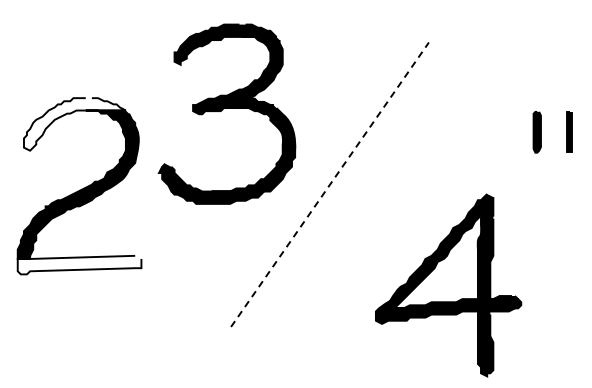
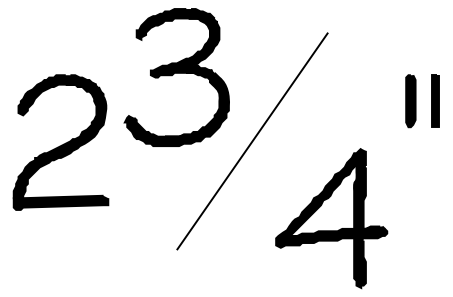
part: (226, 113) -> (176, 77), moved
fill: (74, 124) -> (57, 95), added
part: (569, 131) -> (435, 100), size x1.67
part: (537, 132) -> (411, 101), size x1.67
line: (330, 184) -> (252, 141), dashed -> solid
fill: (79, 264) -> (60, 202), added
part: (448, 285) -> (331, 218), moved

